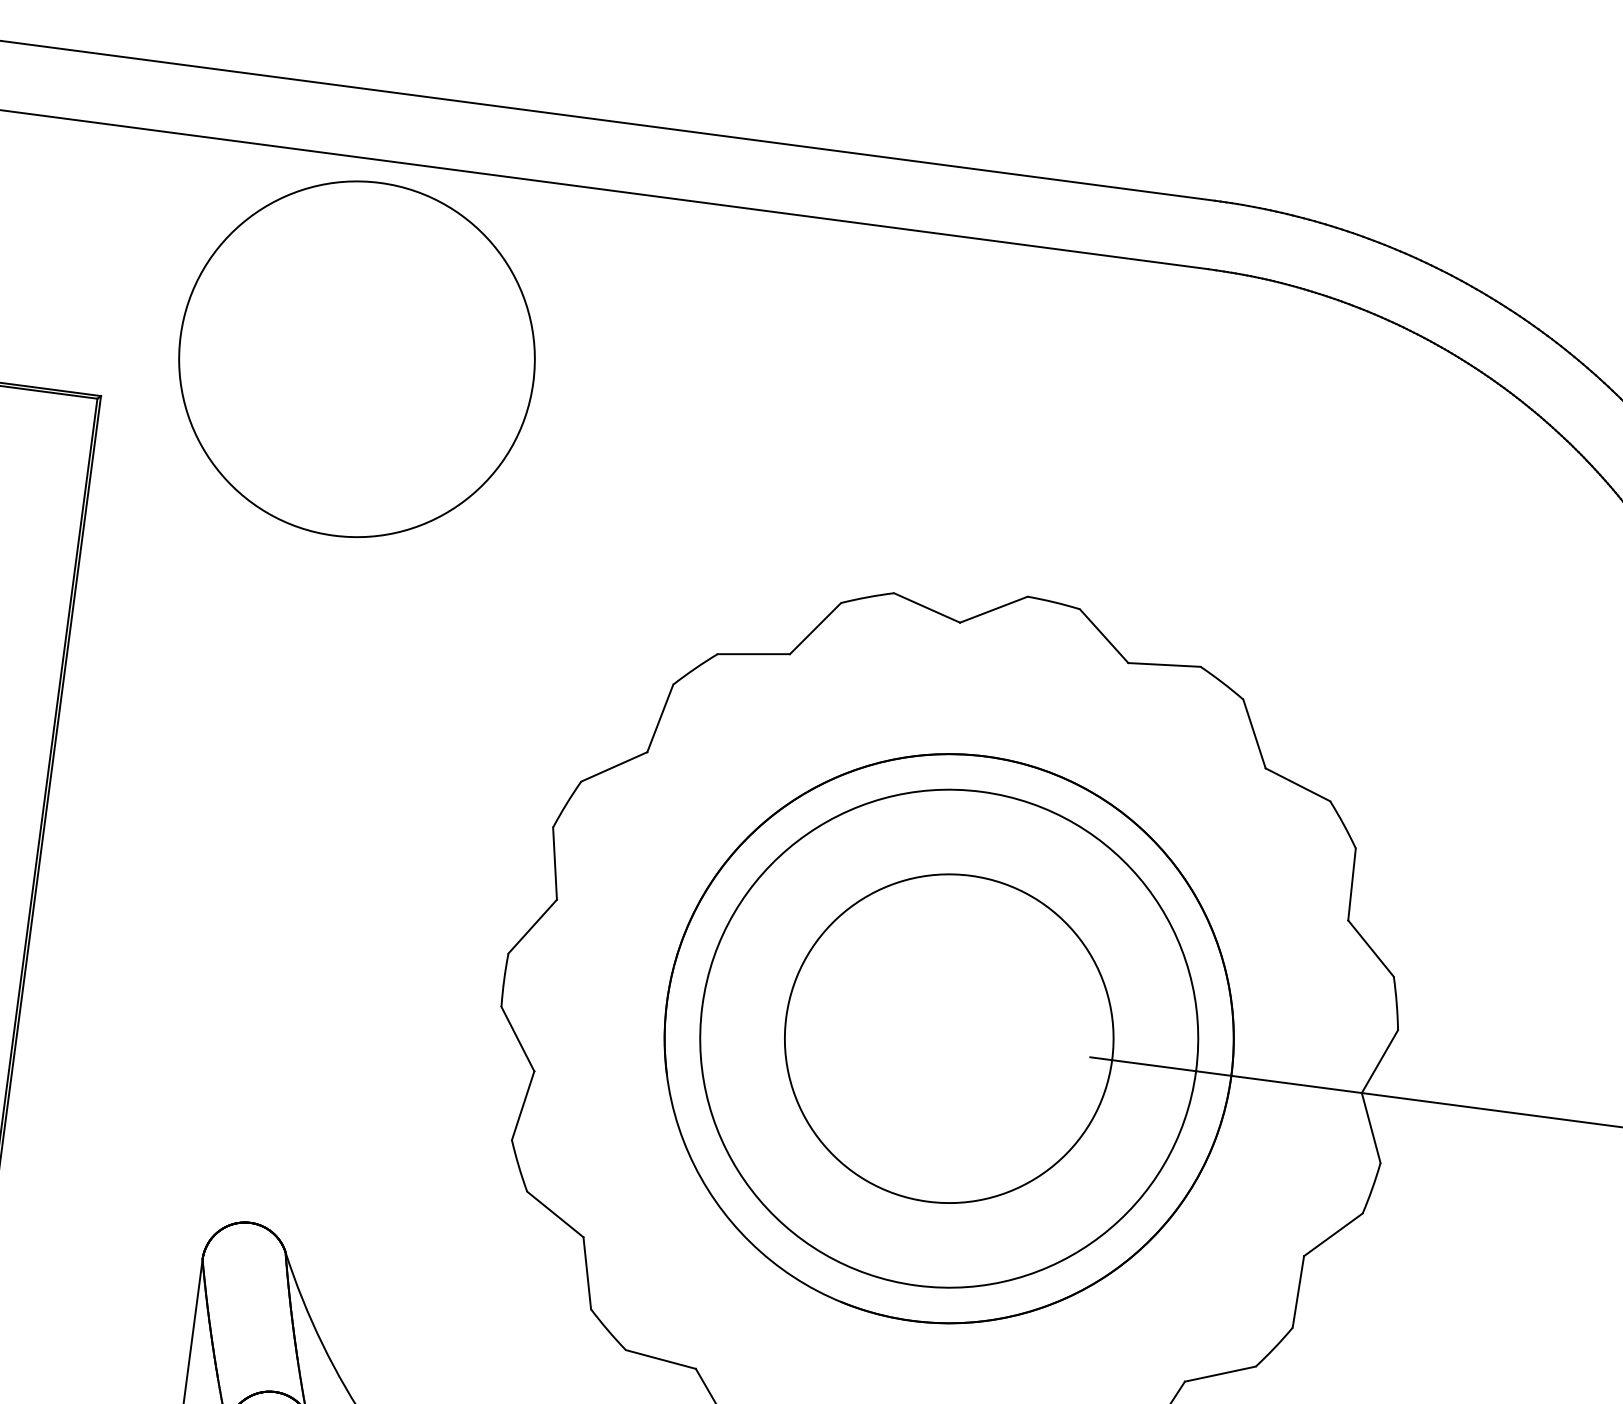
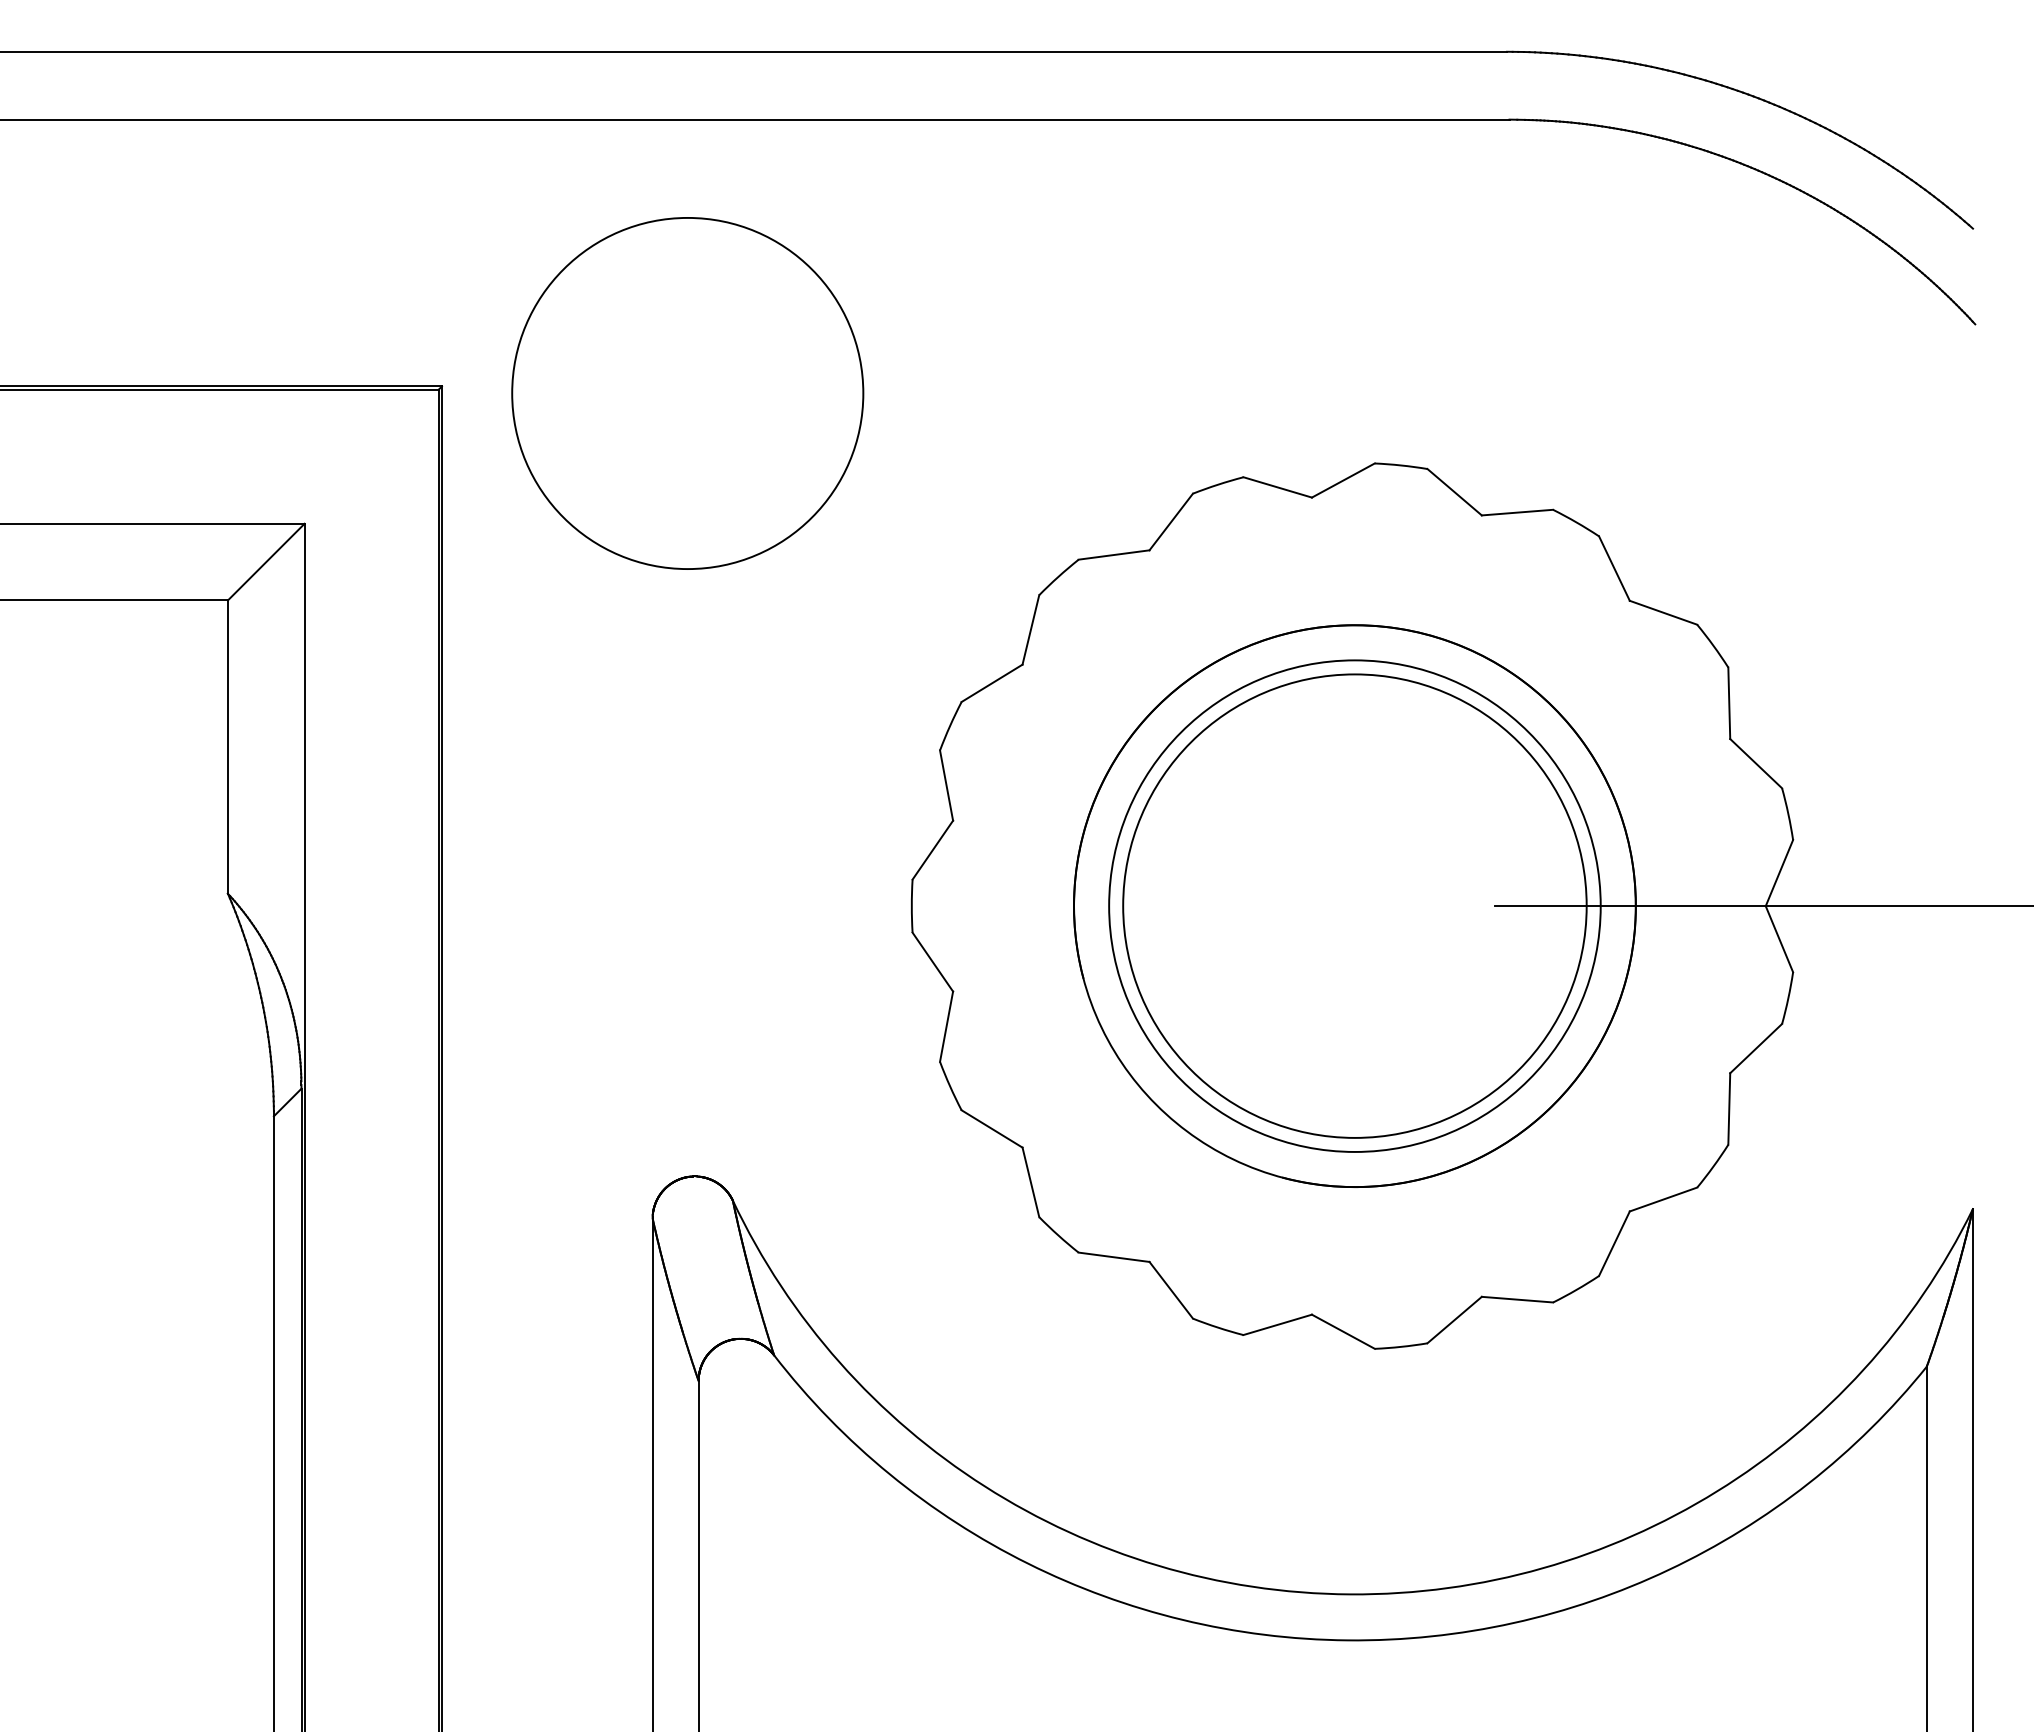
circle: (356, 359) -> (687, 393), moved
circle: (948, 1037) -> (1354, 905), size x1.43

